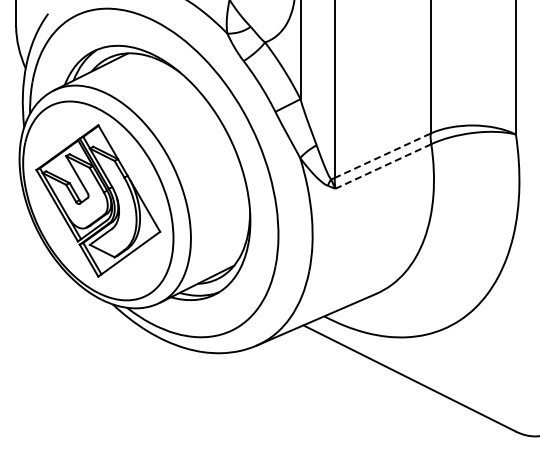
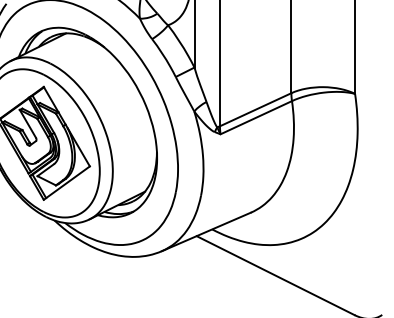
line: (382, 155) -> (255, 109), dashed -> solid
line: (383, 166) -> (256, 117), dashed -> solid

